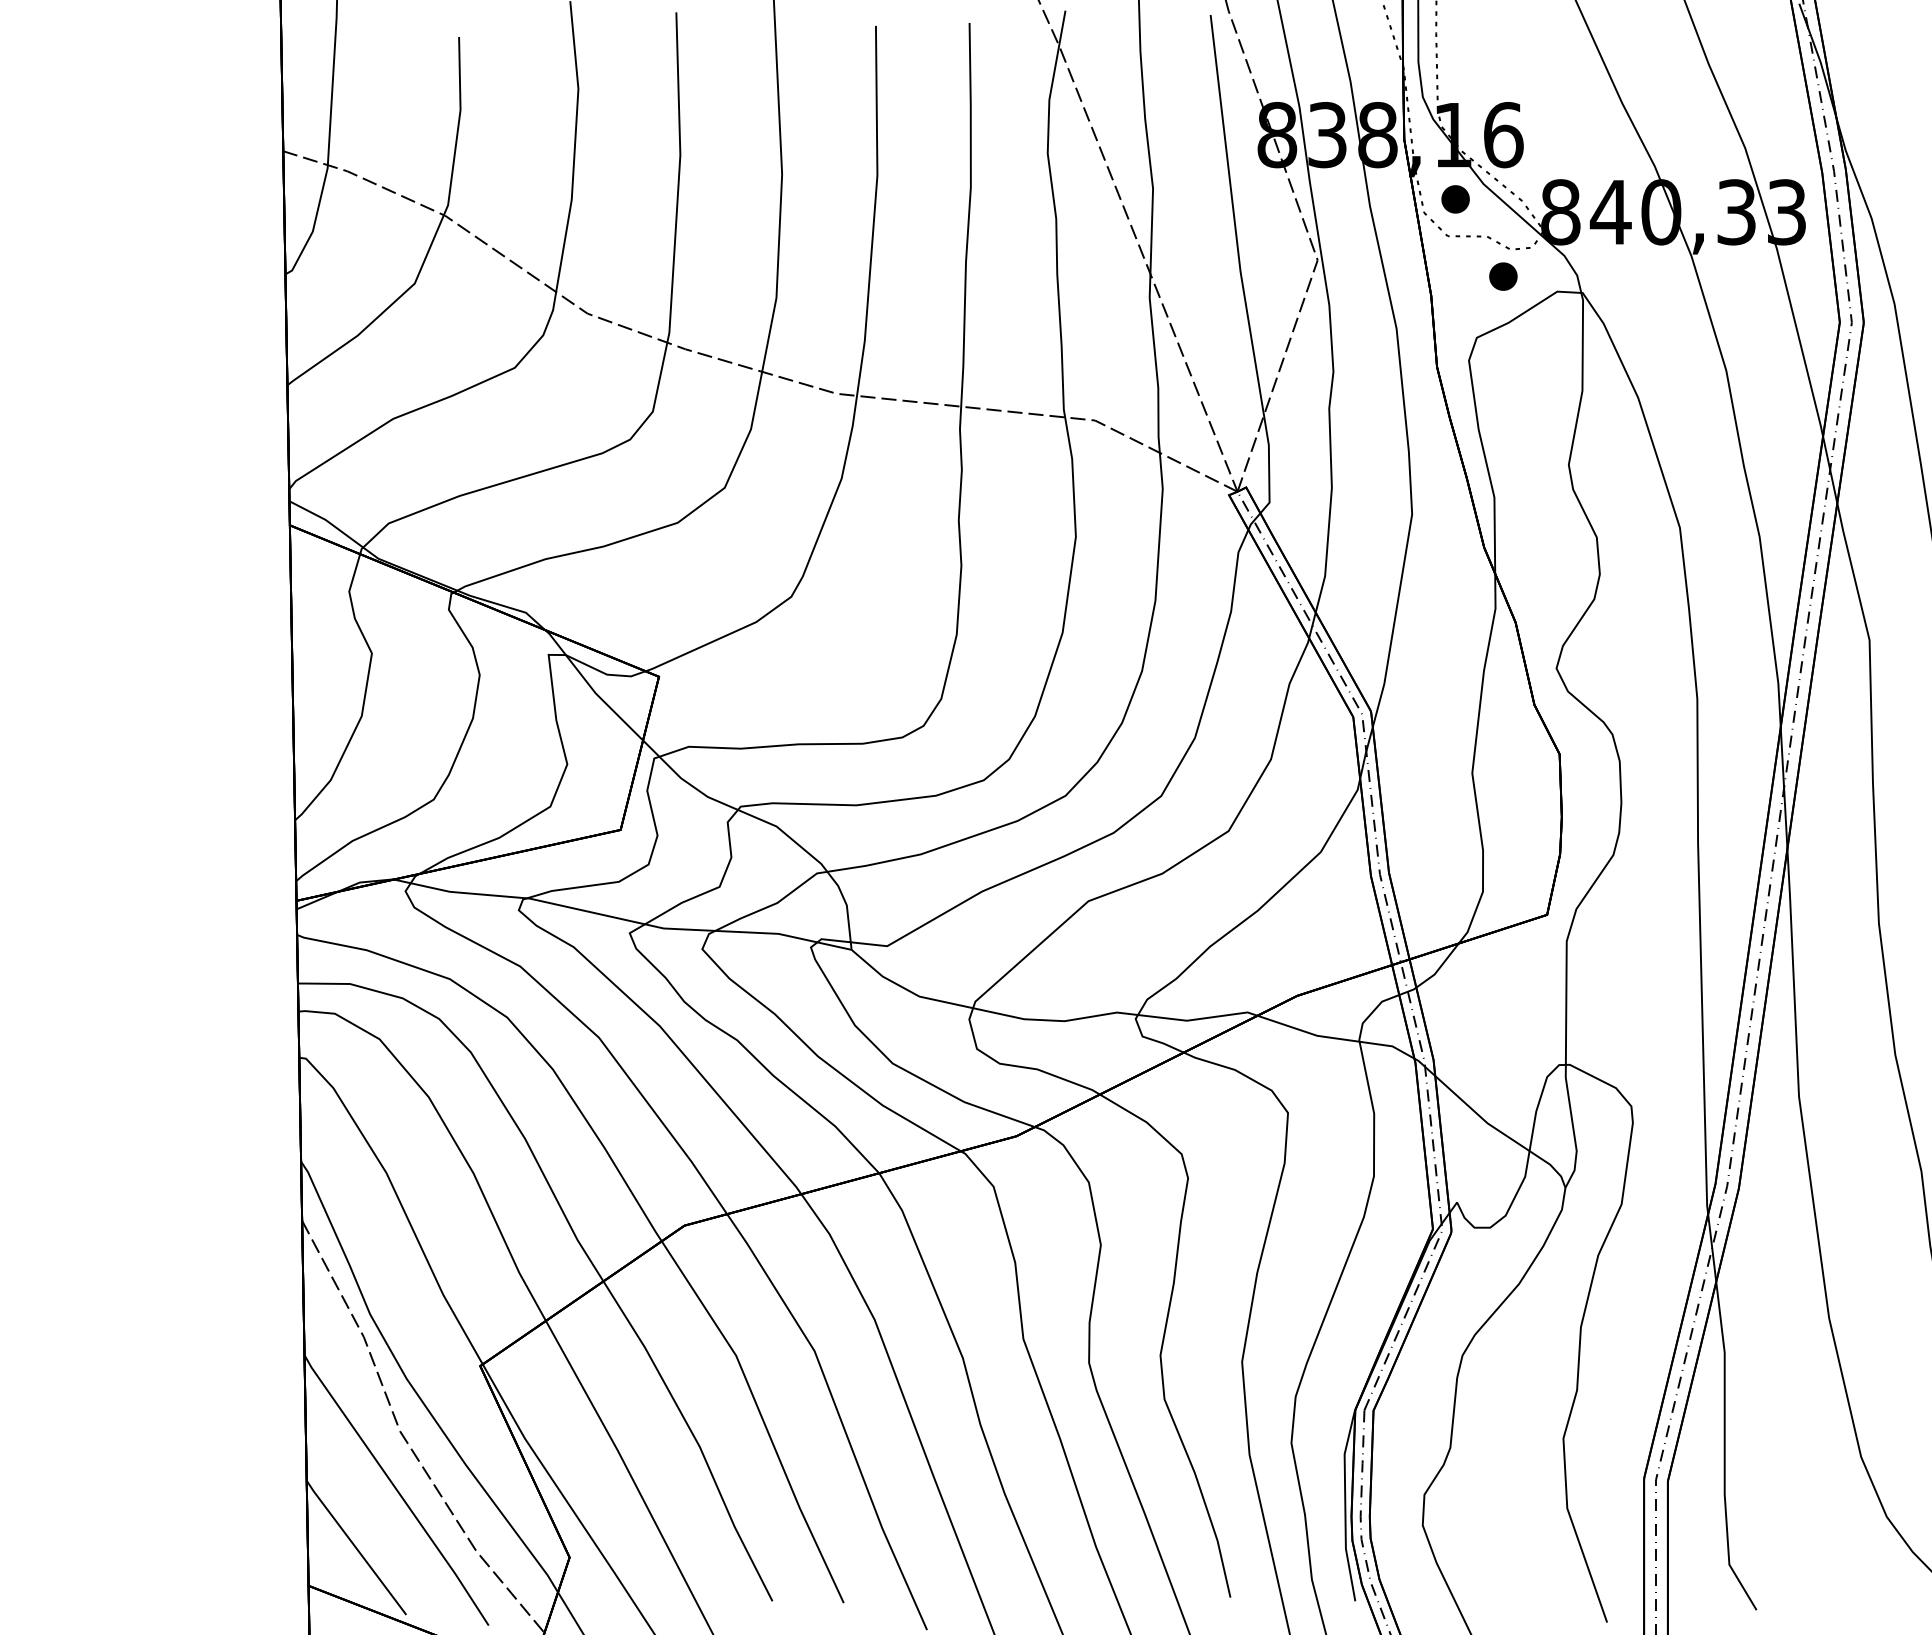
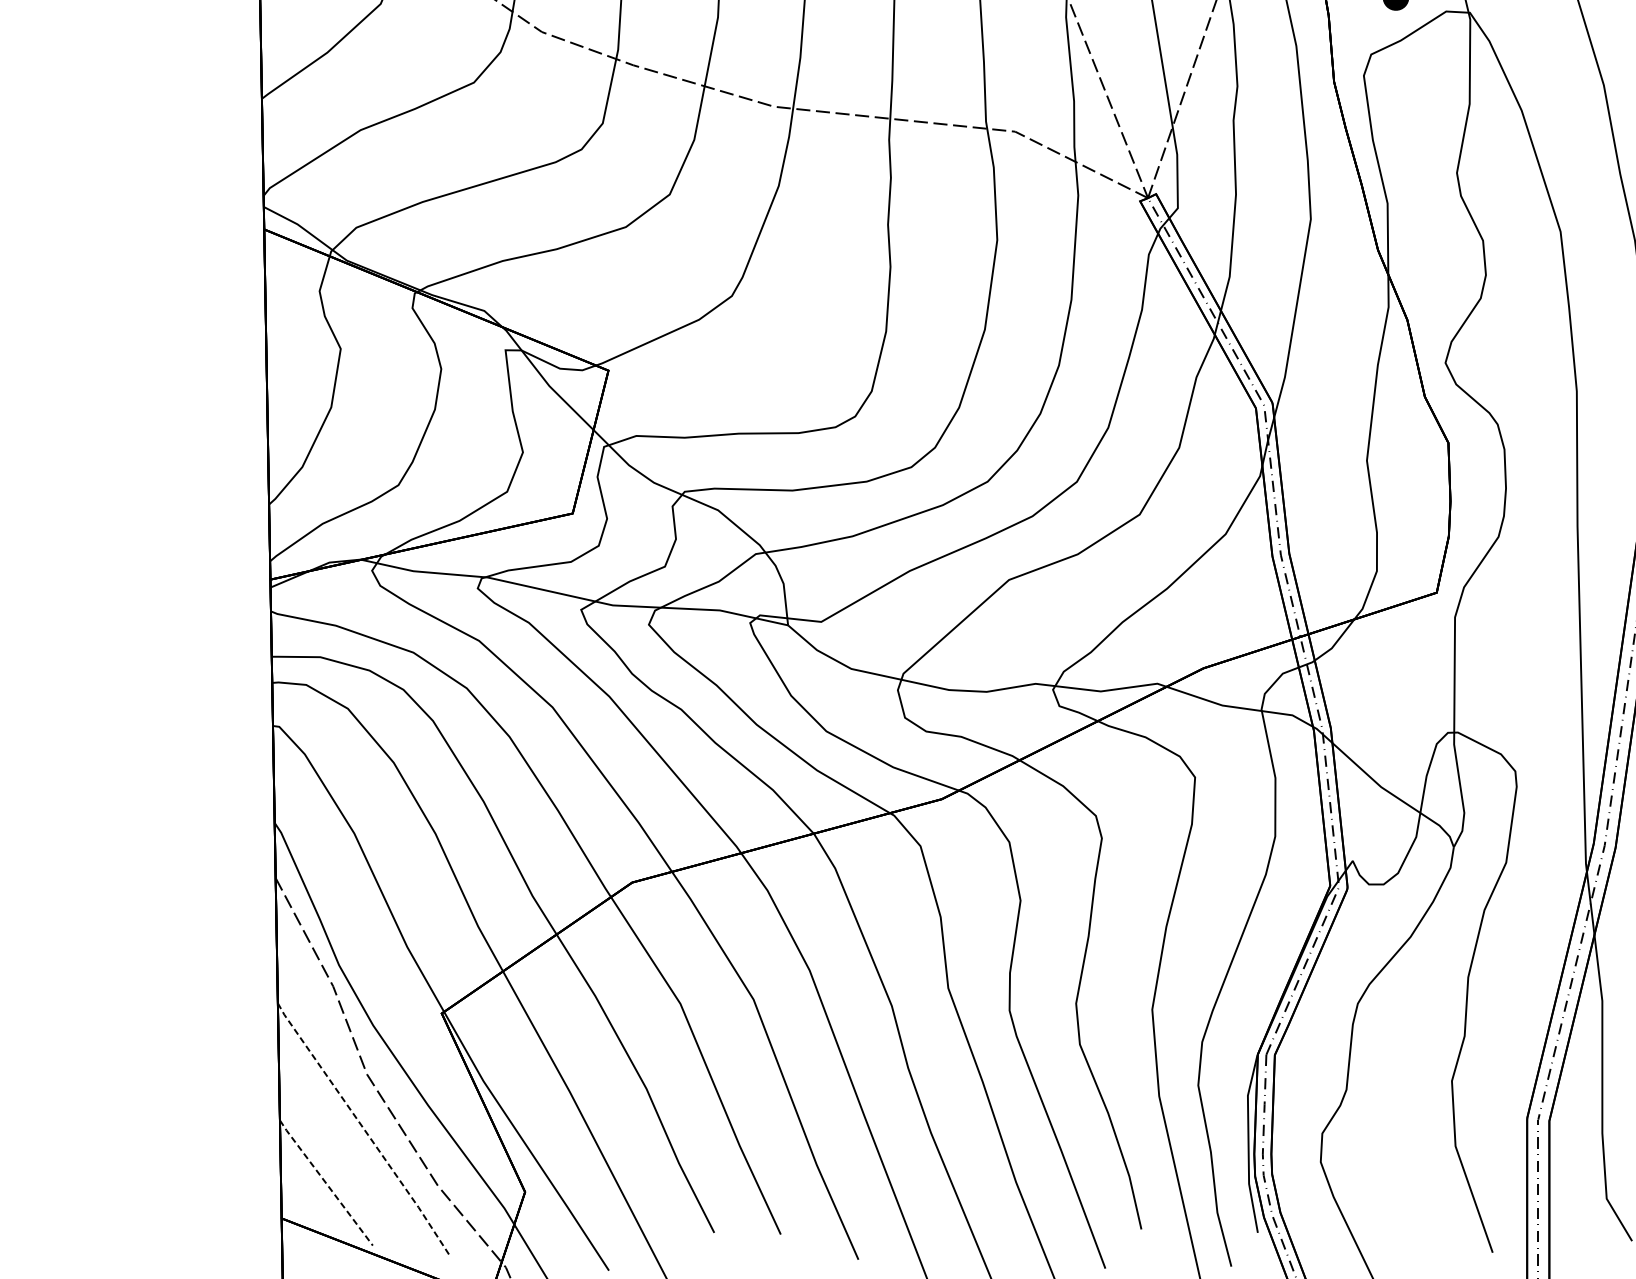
line: (397, 1490) -> (364, 1129), solid -> dashed
line: (356, 1547) -> (326, 1182), solid -> dashed

